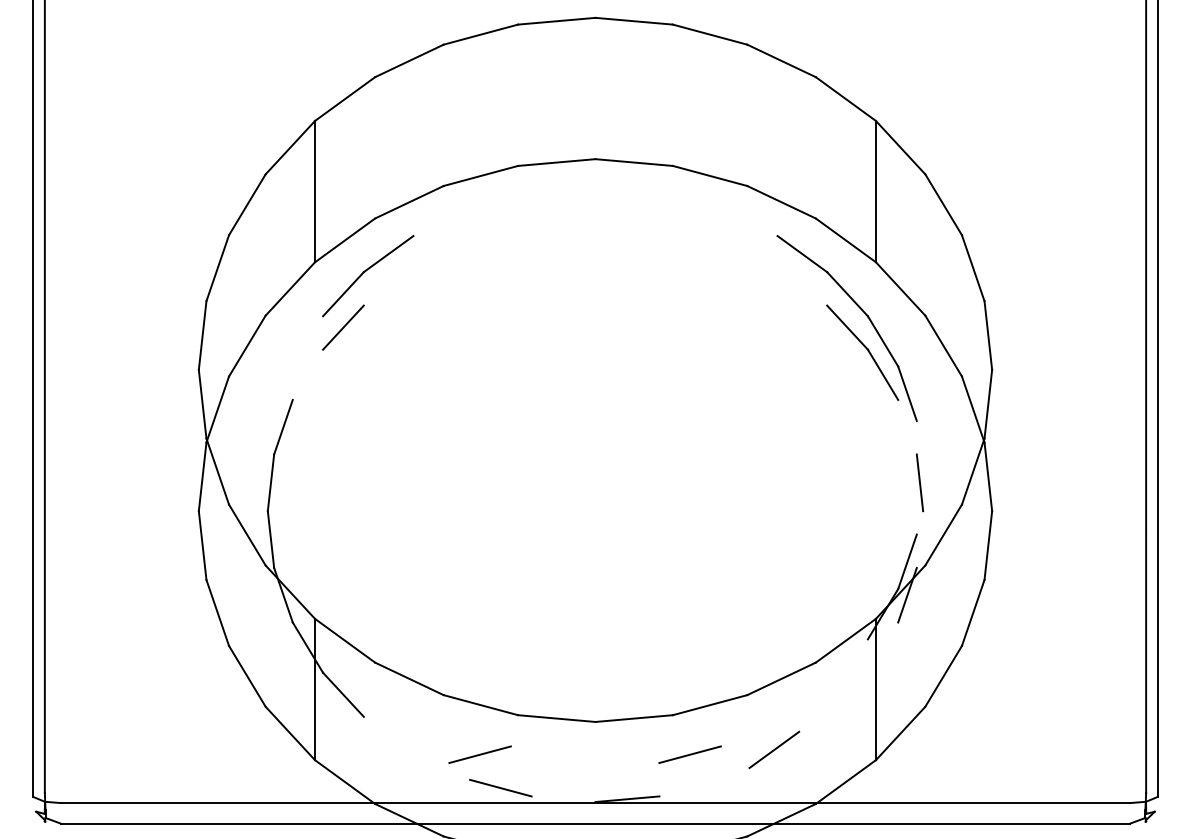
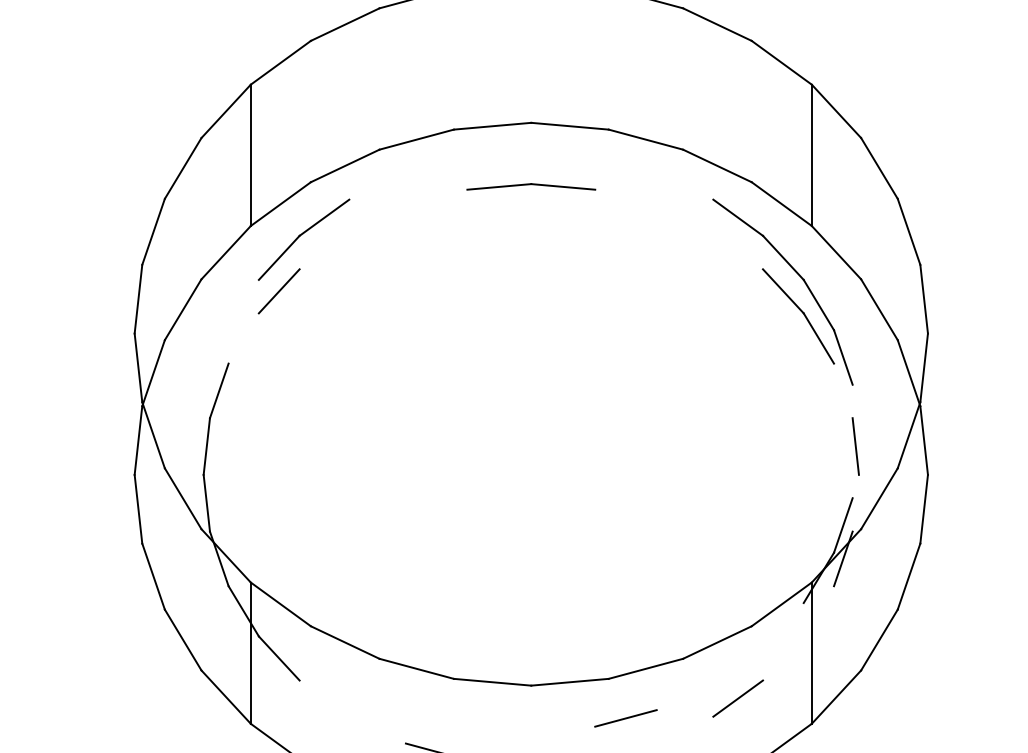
part: (595, 222) -> (531, 186), added
line: (774, 749) -> (738, 698), moved
line: (479, 754) -> (415, 718), removed

